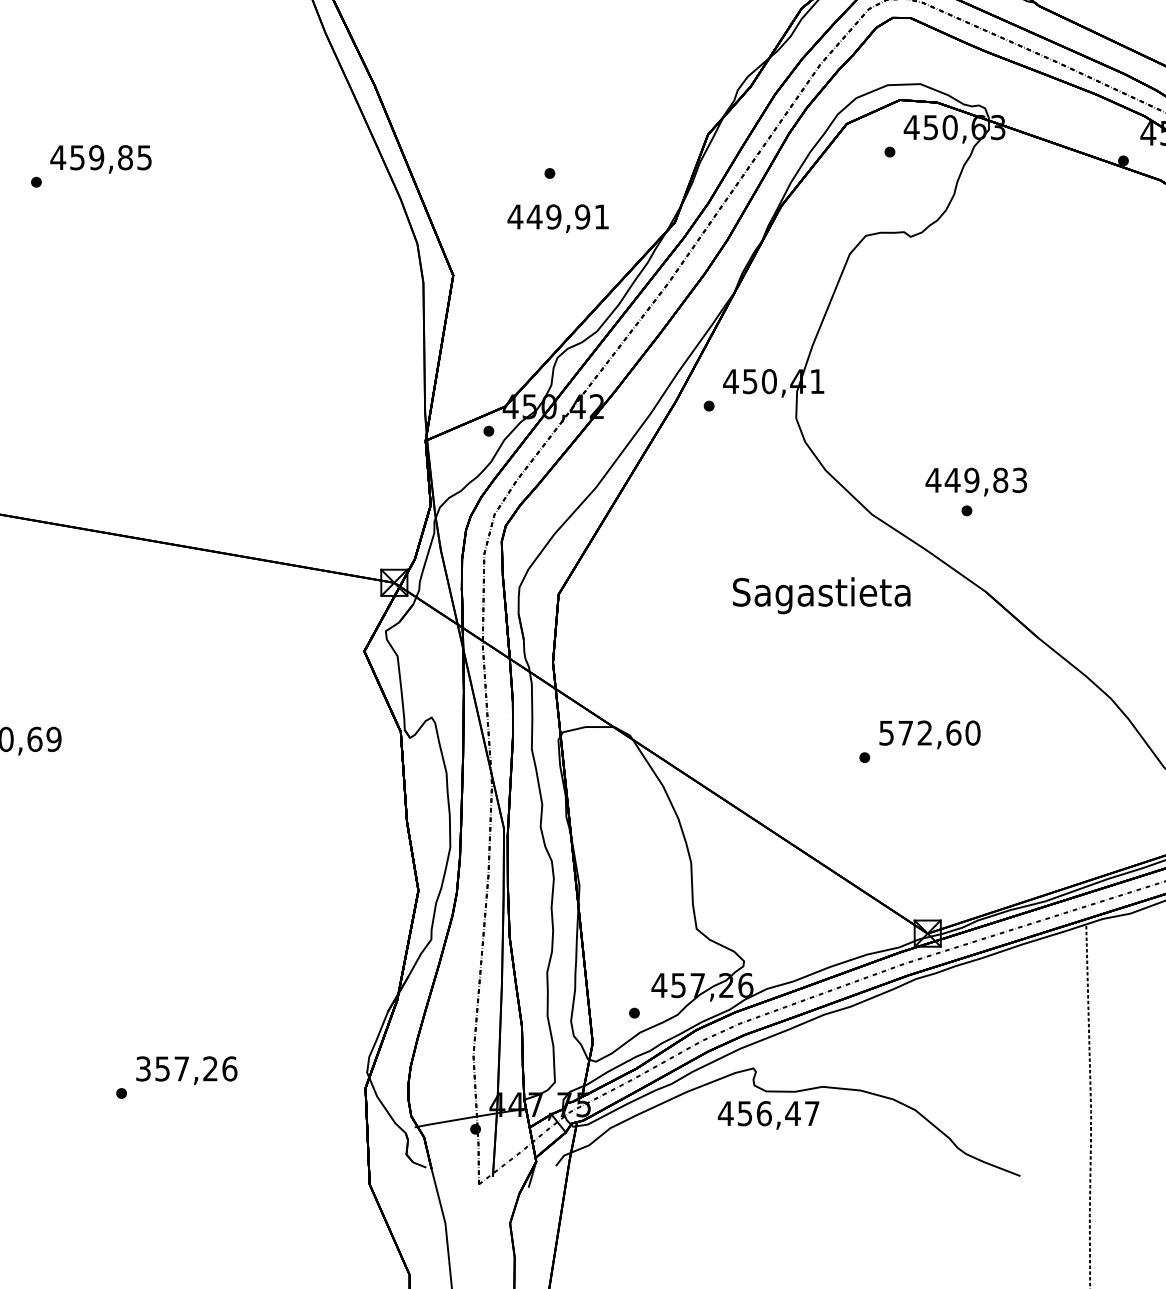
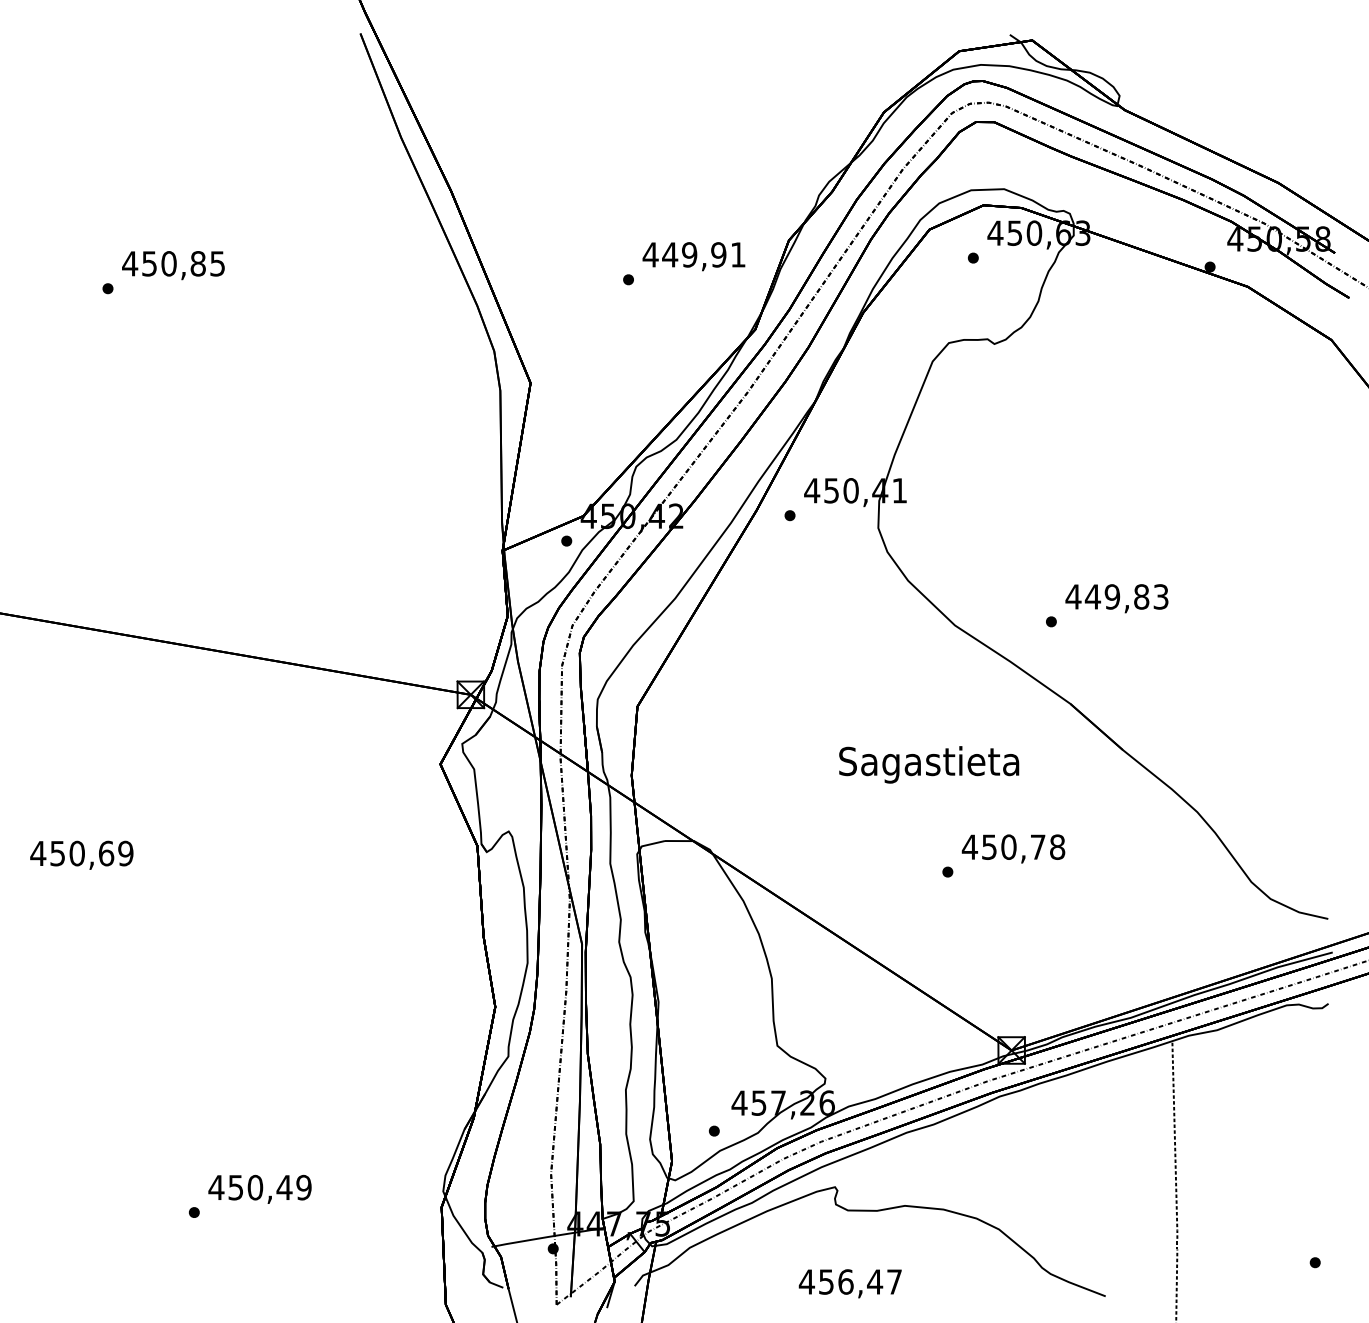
text: (96, 157) -> (168, 263), 459,85 -> 450,85
text: (557, 218) -> (693, 256), moved
text: (975, 481) -> (1116, 598), moved
text: (822, 595) -> (929, 764), moved
text: (929, 732) -> (1013, 846), 572,60 -> 450,78
text: (185, 1068) -> (259, 1187), 357,26 -> 450,49
text: (767, 1115) -> (849, 1283), moved

